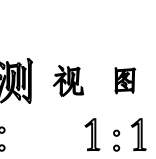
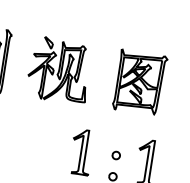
part: (68, 80) -> (59, 69), size x1.43
part: (125, 80) -> (140, 82), size x1.67

